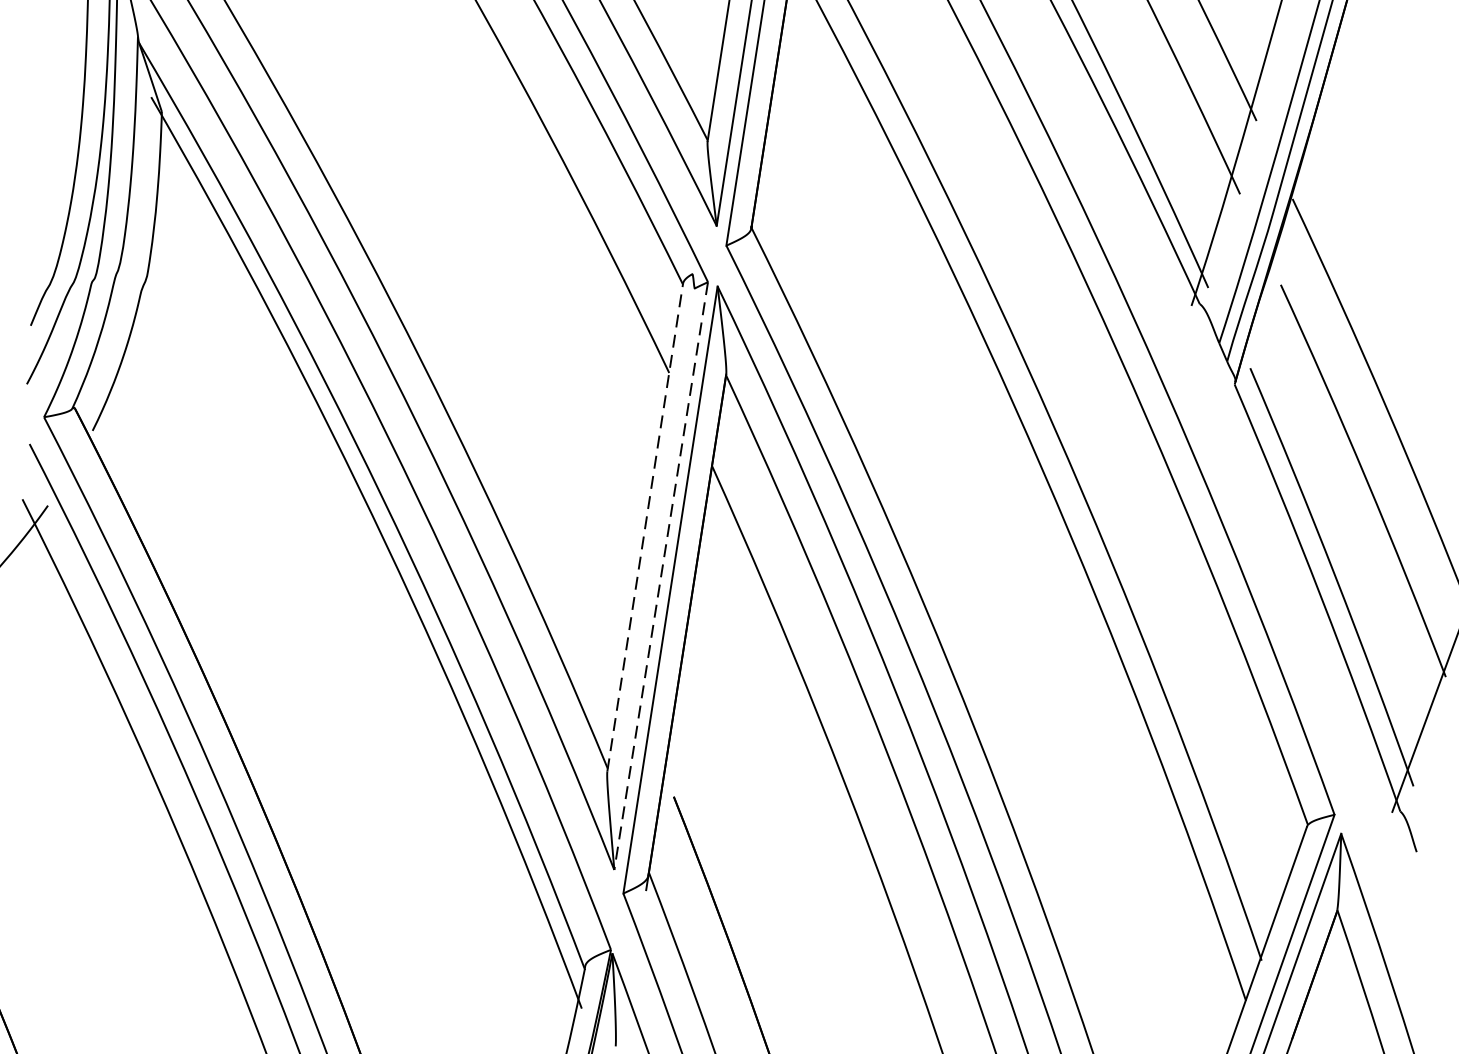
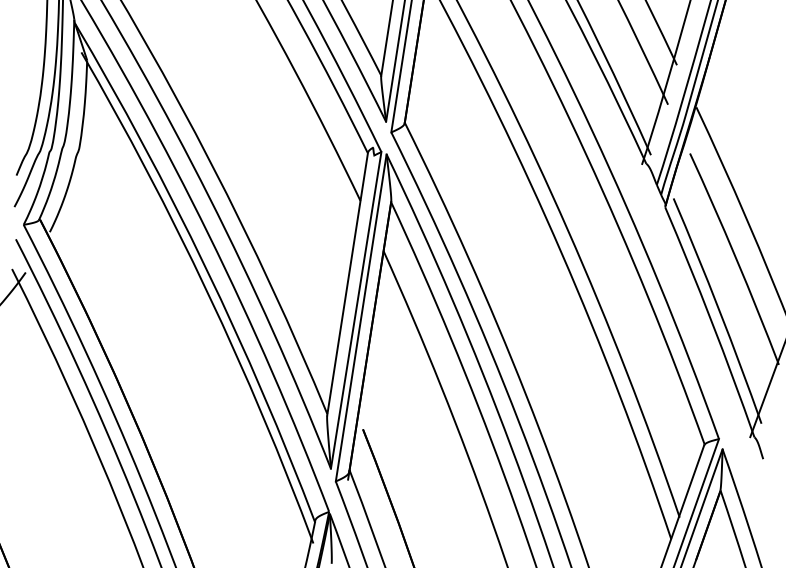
line: (645, 527) -> (347, 284), dashed -> solid
line: (661, 576) -> (356, 310), dashed -> solid

